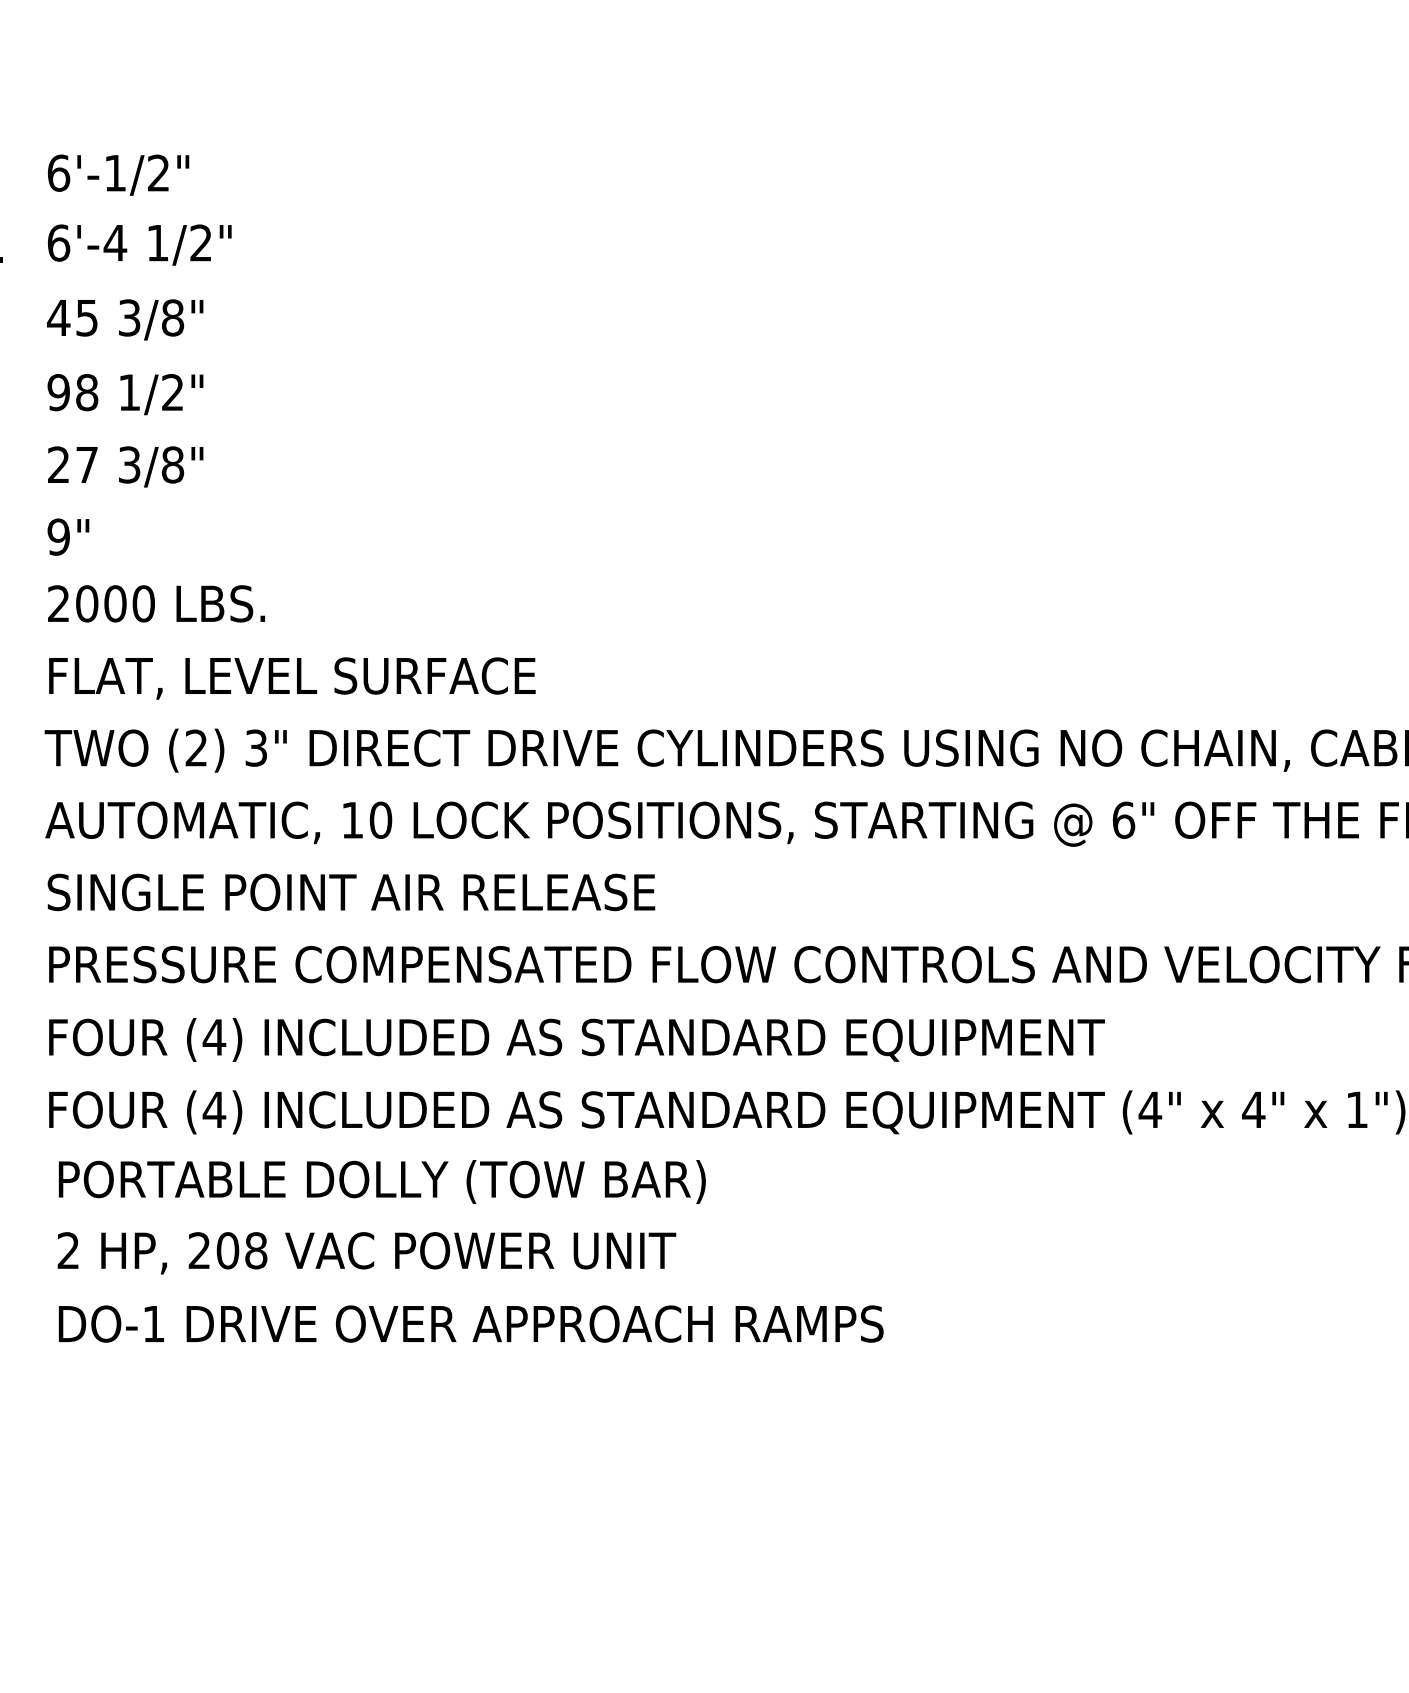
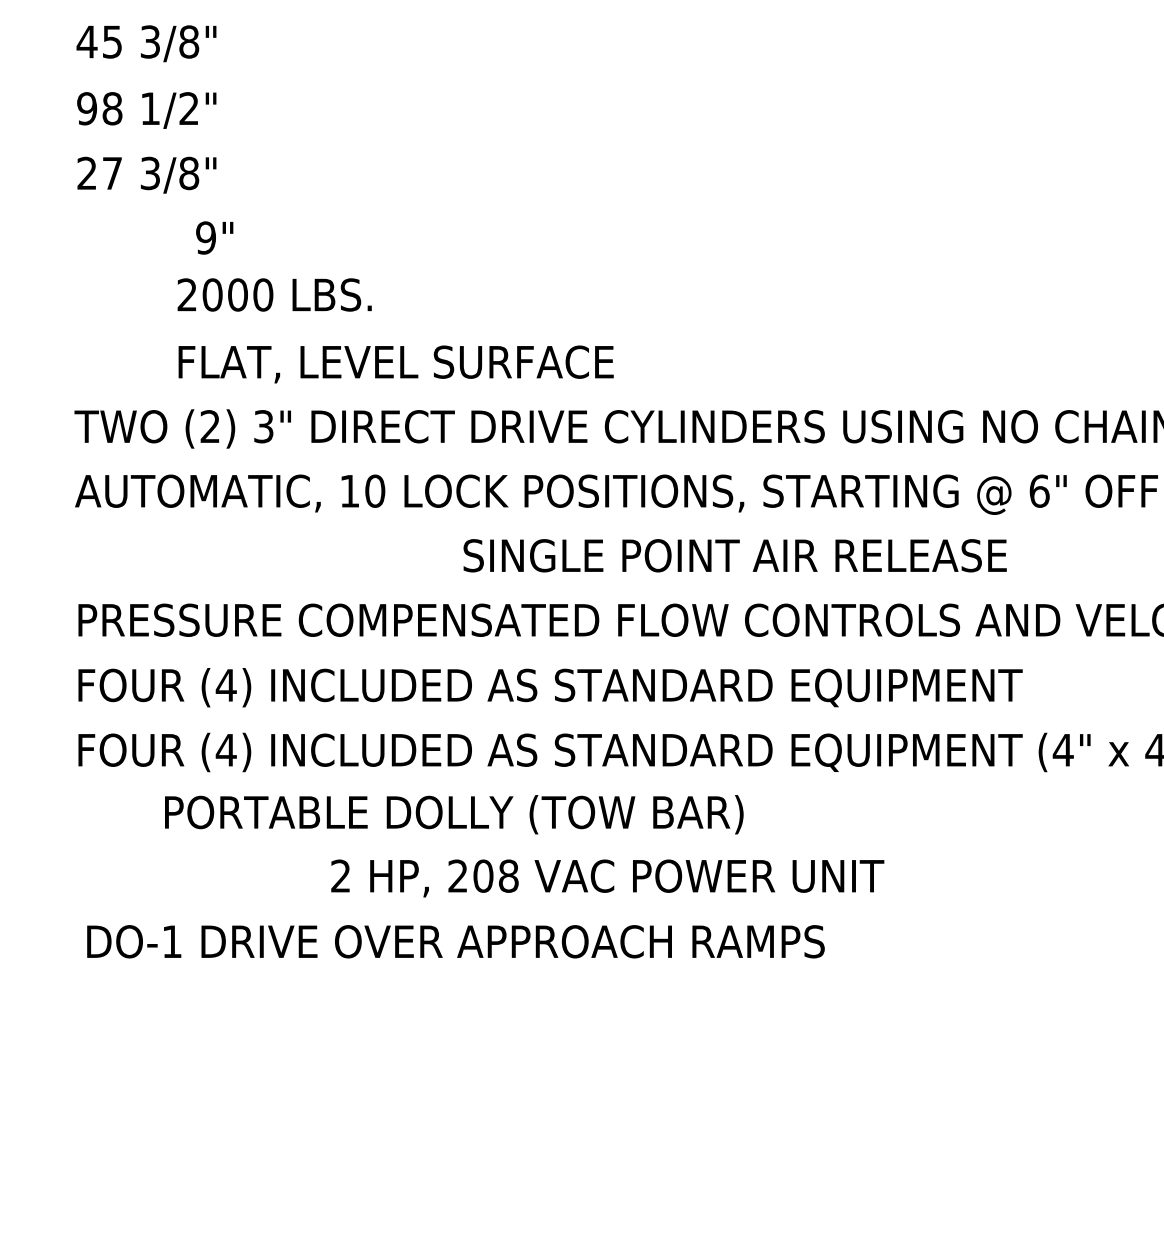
text: (68, 536) -> (214, 237), moved
text: (156, 603) -> (274, 294), moved
text: (292, 678) -> (396, 364), moved
text: (351, 892) -> (735, 555), moved
text: (381, 1181) -> (453, 814), moved
text: (366, 1253) -> (607, 878), moved

